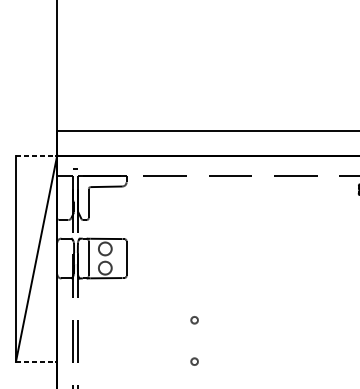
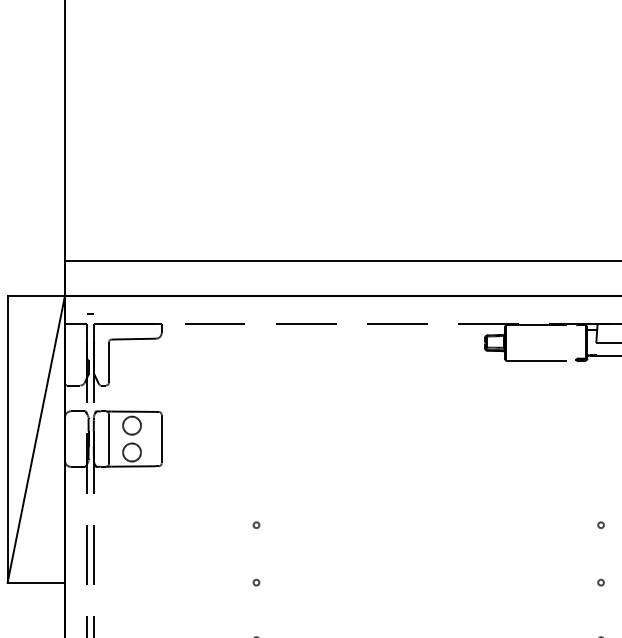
line: (36, 155) -> (36, 295), dashed -> solid
circle: (194, 320) -> (256, 525), size x0.62
line: (36, 361) -> (36, 582), dashed -> solid
circle: (194, 361) -> (256, 582), size x0.62

